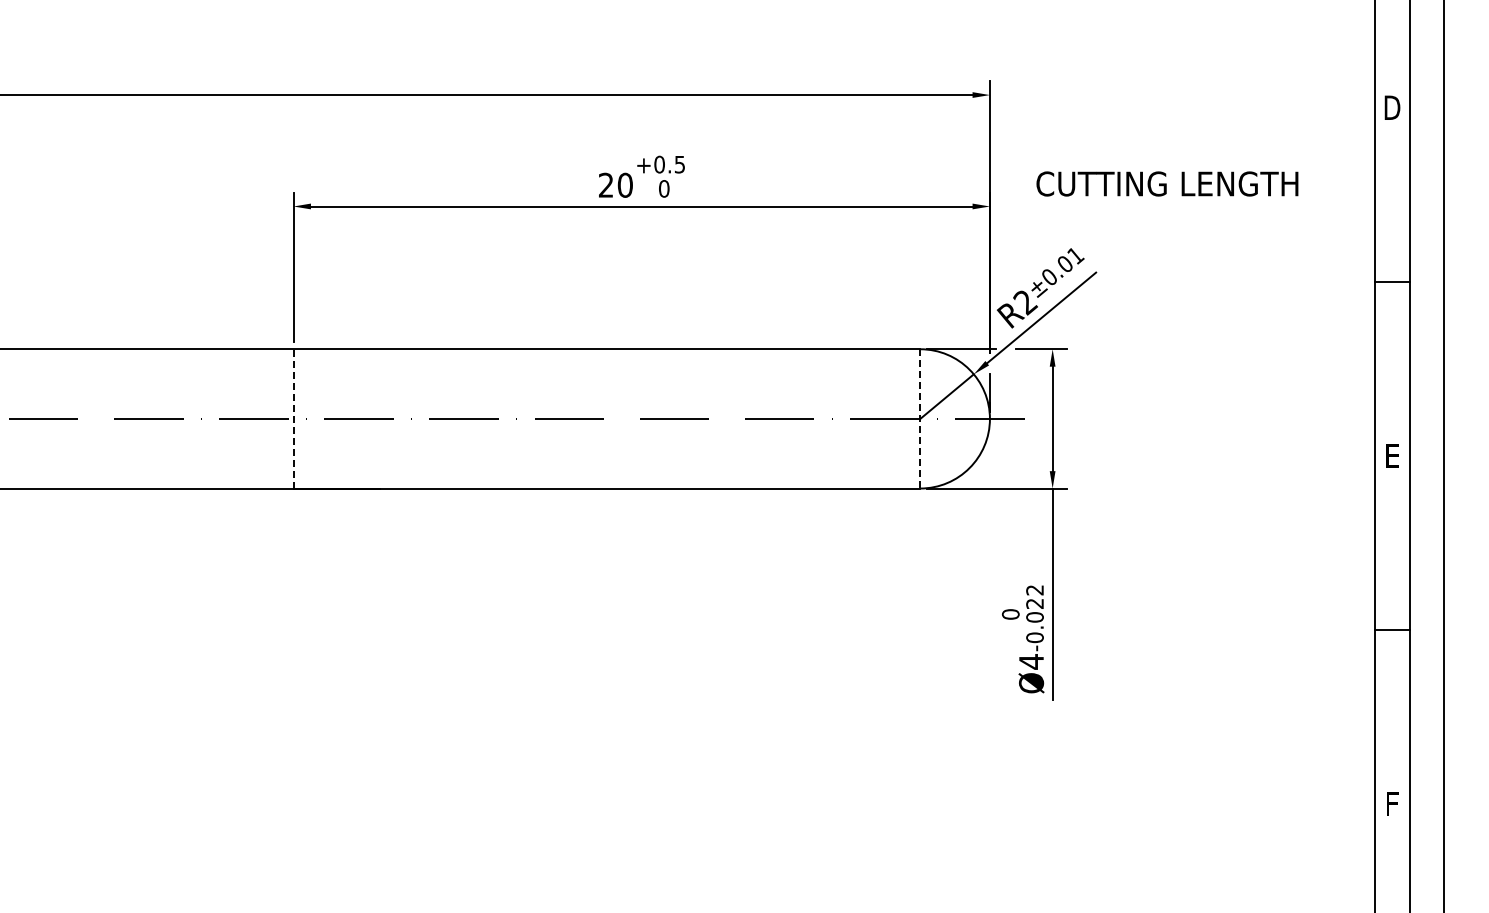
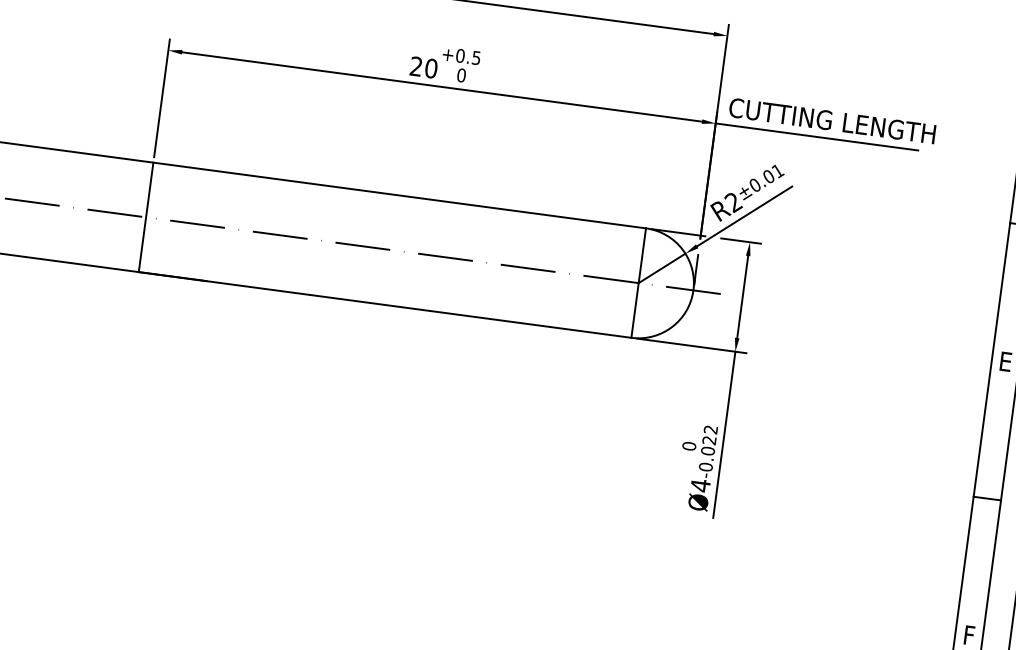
text: (1167, 183) -> (832, 120), moved
line: (1118, 206) -> (816, 136), added
line: (293, 418) -> (146, 217), dashed -> solid
line: (920, 418) -> (638, 282), dashed -> solid

